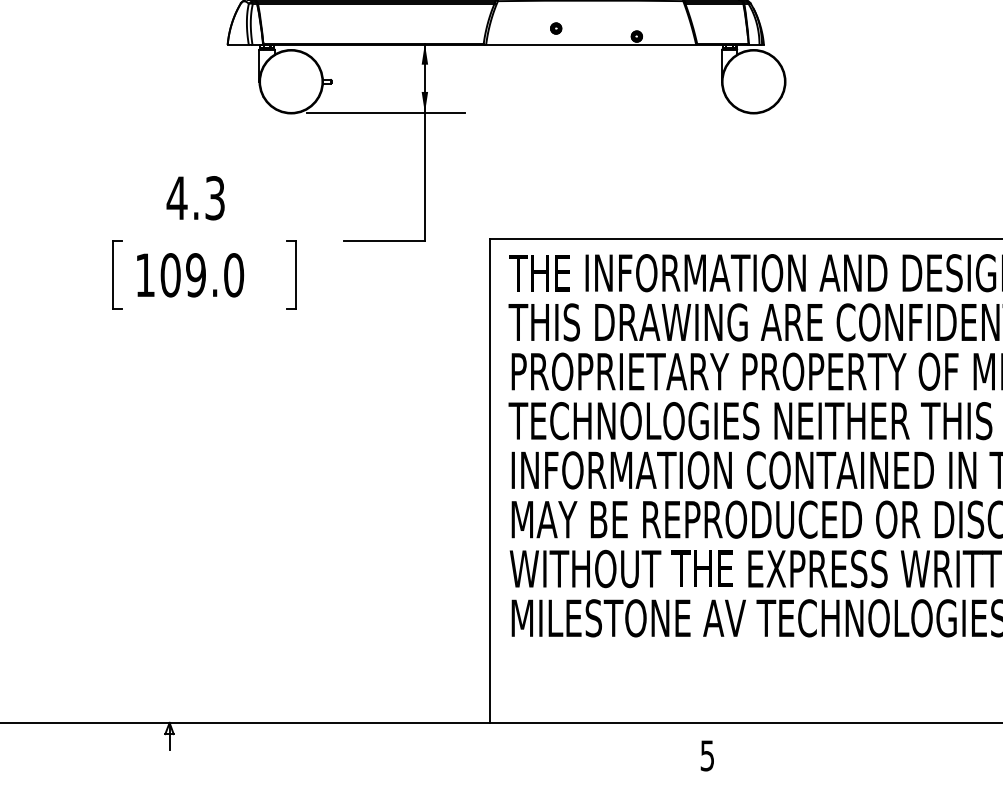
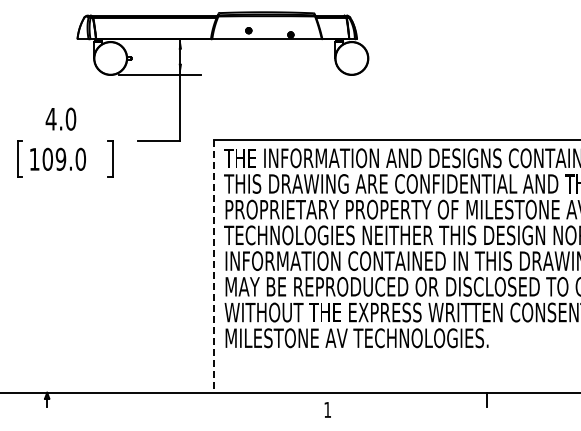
text: (214, 196) -> (70, 118), 4.3 -> 4.0
line: (490, 482) -> (214, 267), solid -> dashed
text: (707, 756) -> (327, 410), 5 -> 1

